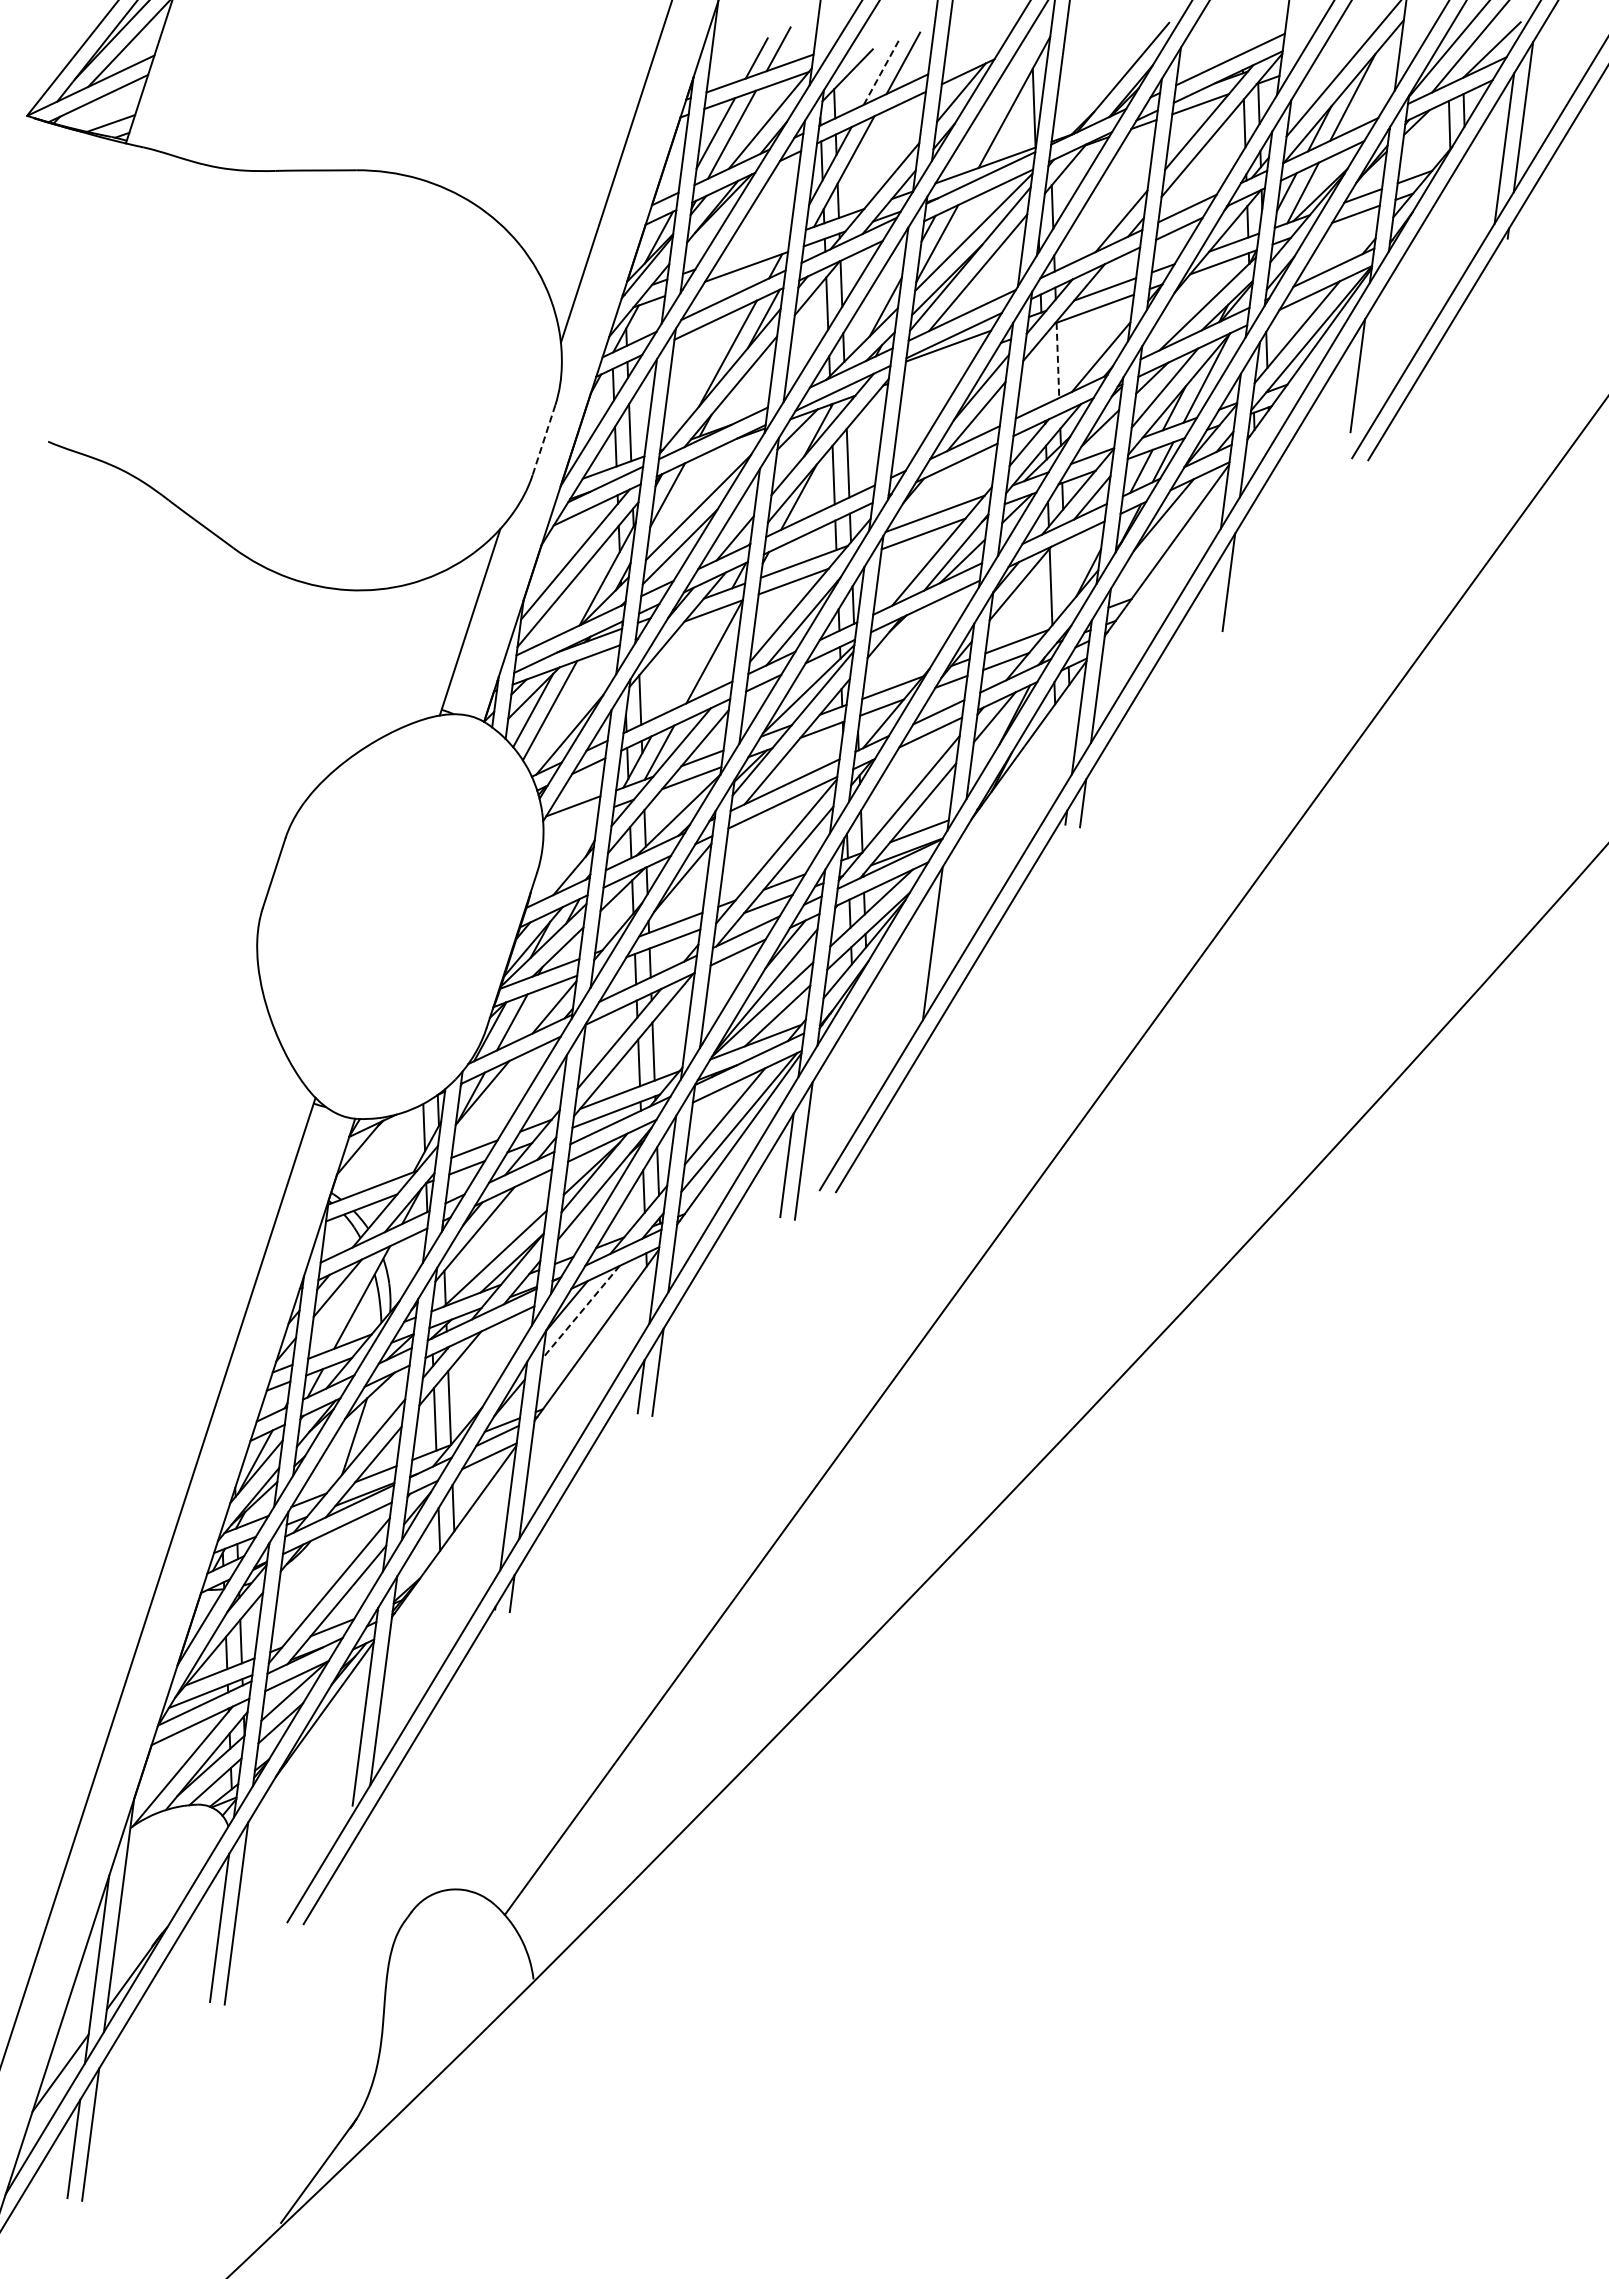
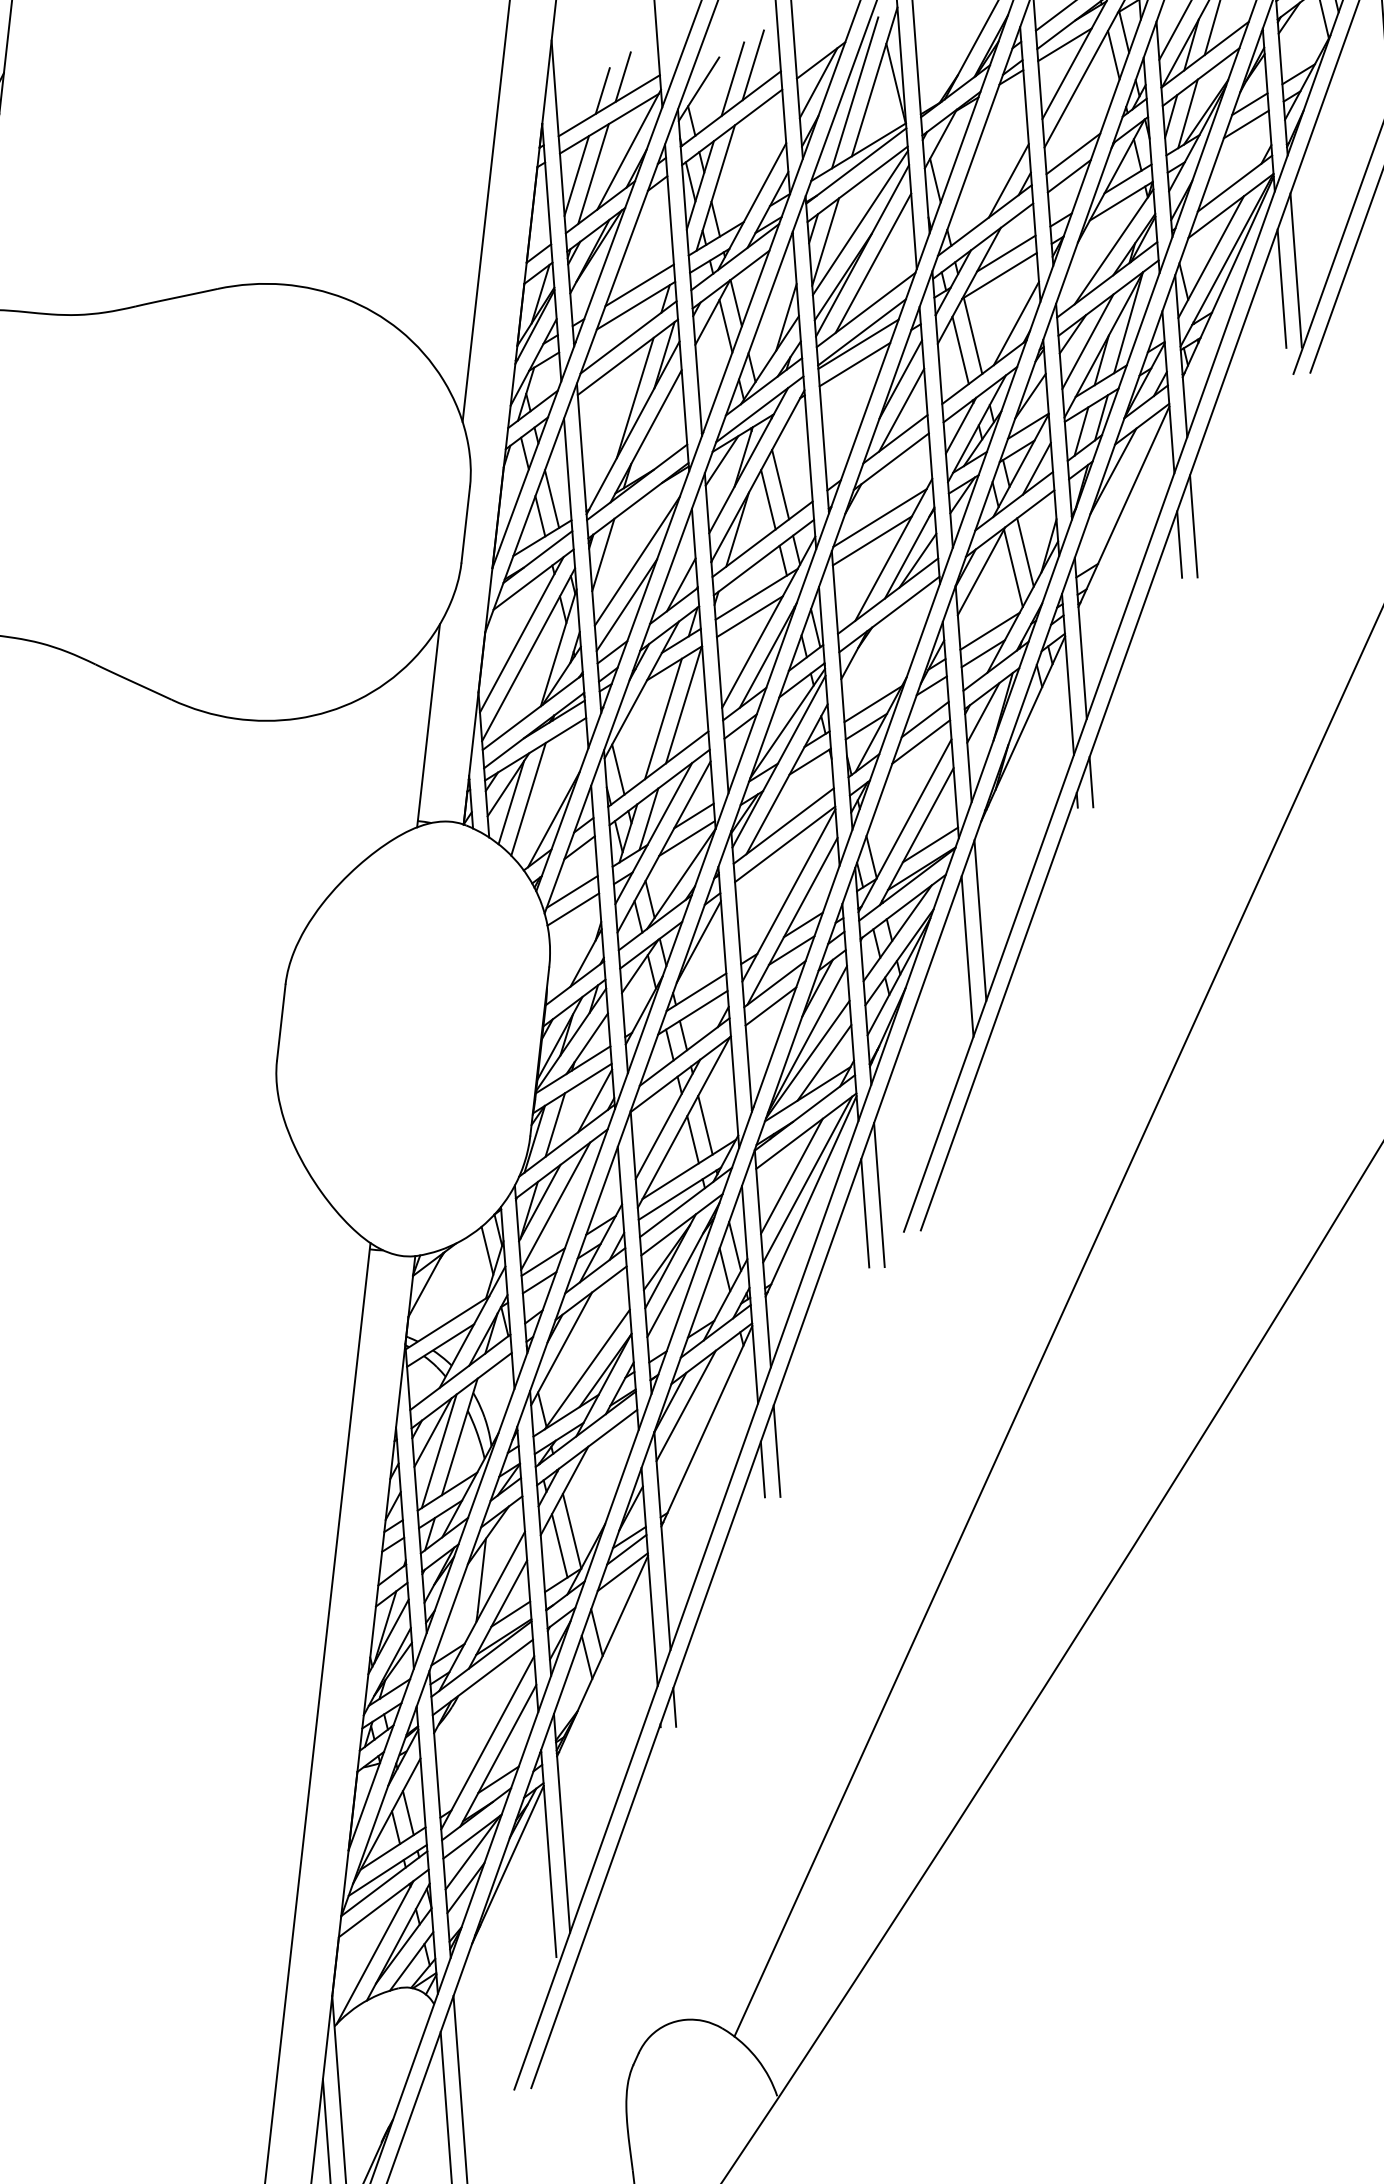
line: (881, 72) -> (732, 79), dashed -> solid
line: (993, 108) -> (854, 92), added
line: (753, 248) -> (639, 285), added
line: (1057, 360) -> (972, 336), dashed -> solid
line: (1374, 360) -> (1295, 269), added
line: (940, 364) -> (854, 364), added
line: (1043, 371) -> (960, 350), added
line: (544, 440) -> (466, 525), dashed -> solid
line: (1065, 574) -> (1025, 552), added
line: (1211, 596) -> (1179, 544), added
line: (692, 661) -> (663, 719), added
line: (570, 822) -> (572, 909), added
line: (951, 911) -> (979, 920), added
line: (496, 1098) -> (555, 1205), added
line: (339, 1306) -> (438, 1450), added
line: (580, 1312) -> (685, 1406), dashed -> solid

